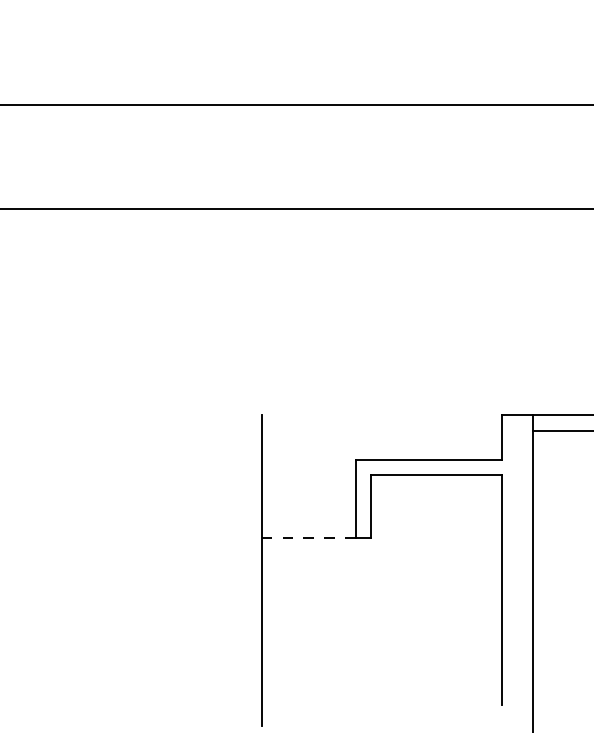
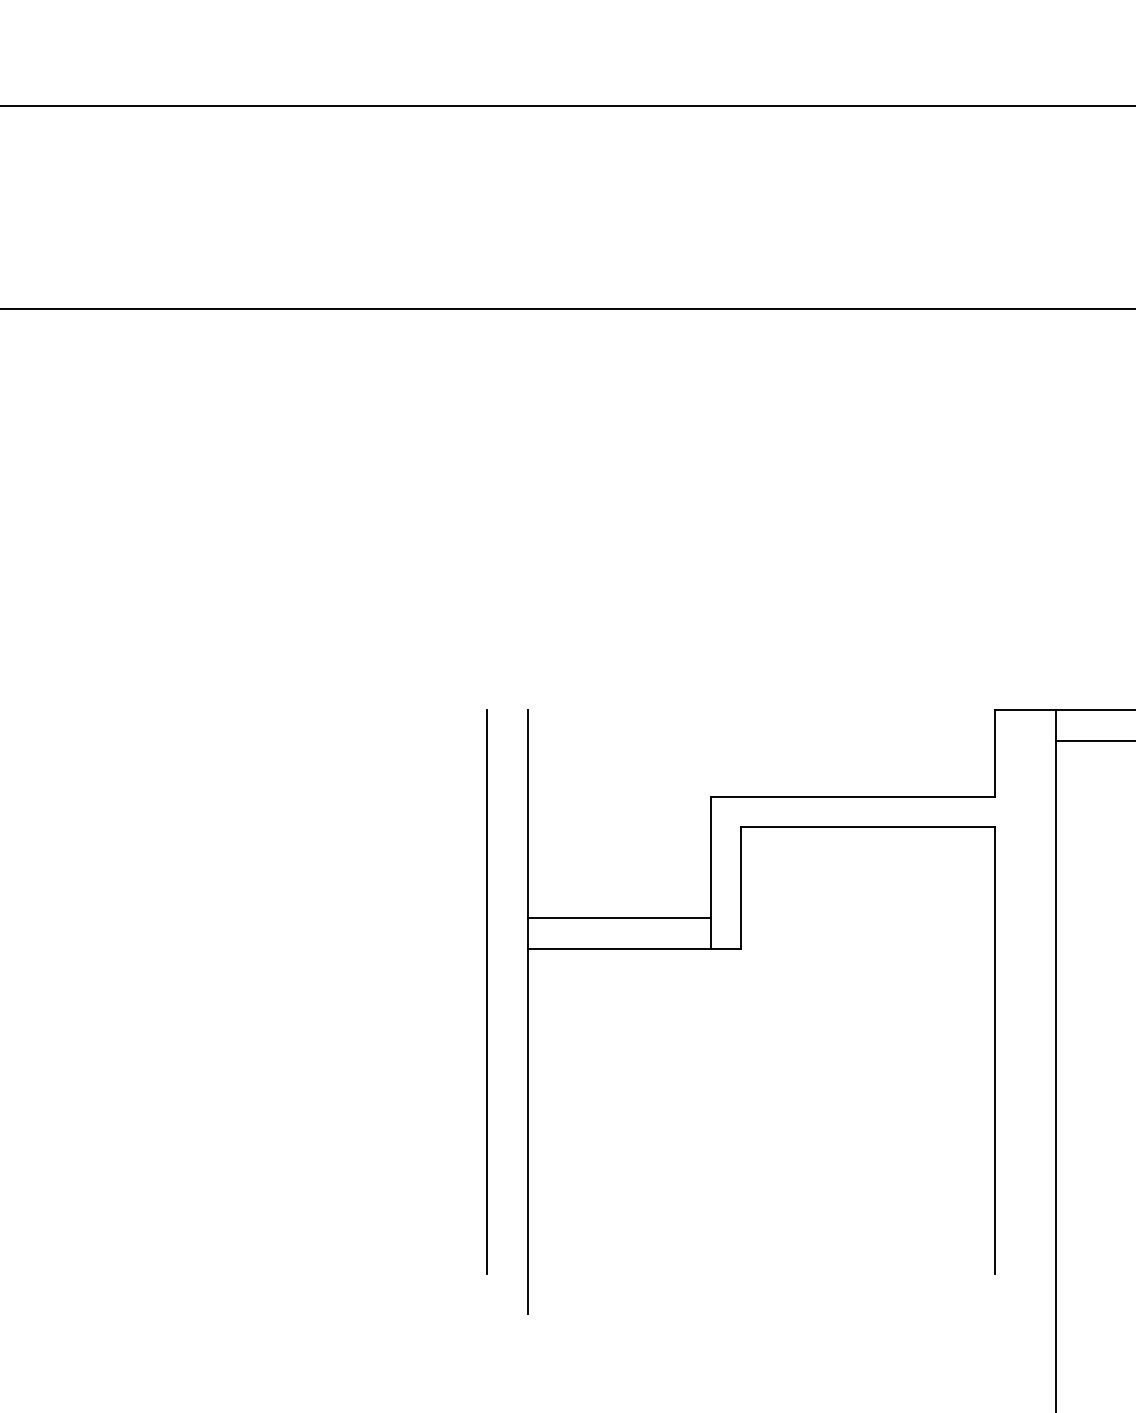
line: (308, 522) -> (619, 918), added
line: (308, 538) -> (619, 949), dashed -> solid
line: (240, 559) -> (486, 990), added

